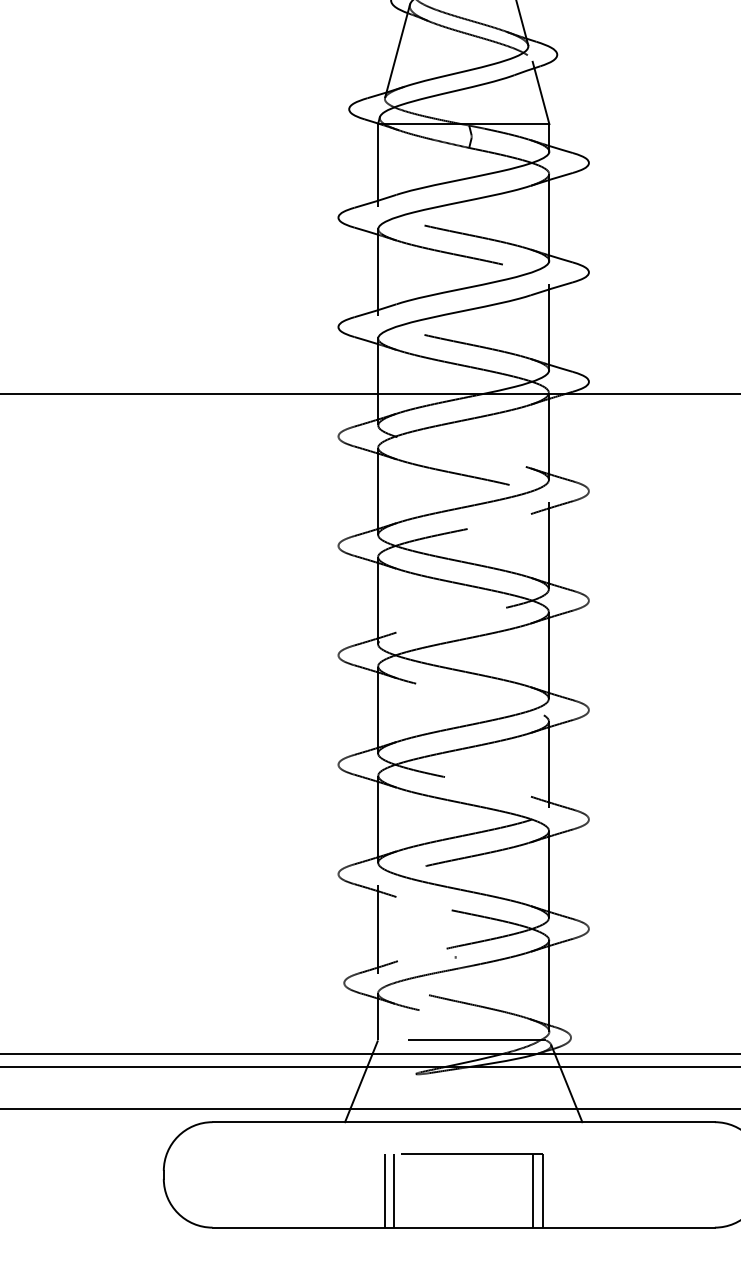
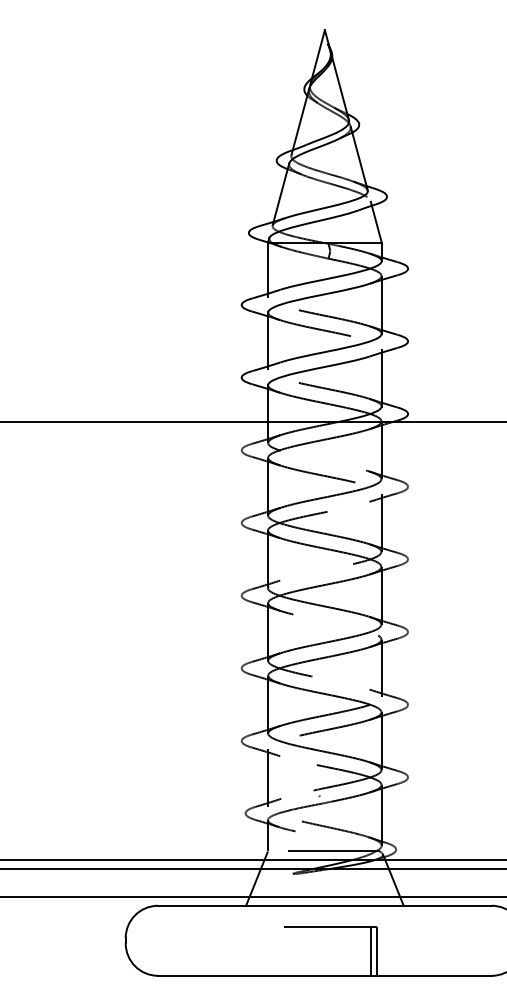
line: (384, 1189) -> (272, 950), removed
line: (393, 1189) -> (278, 950), removed

